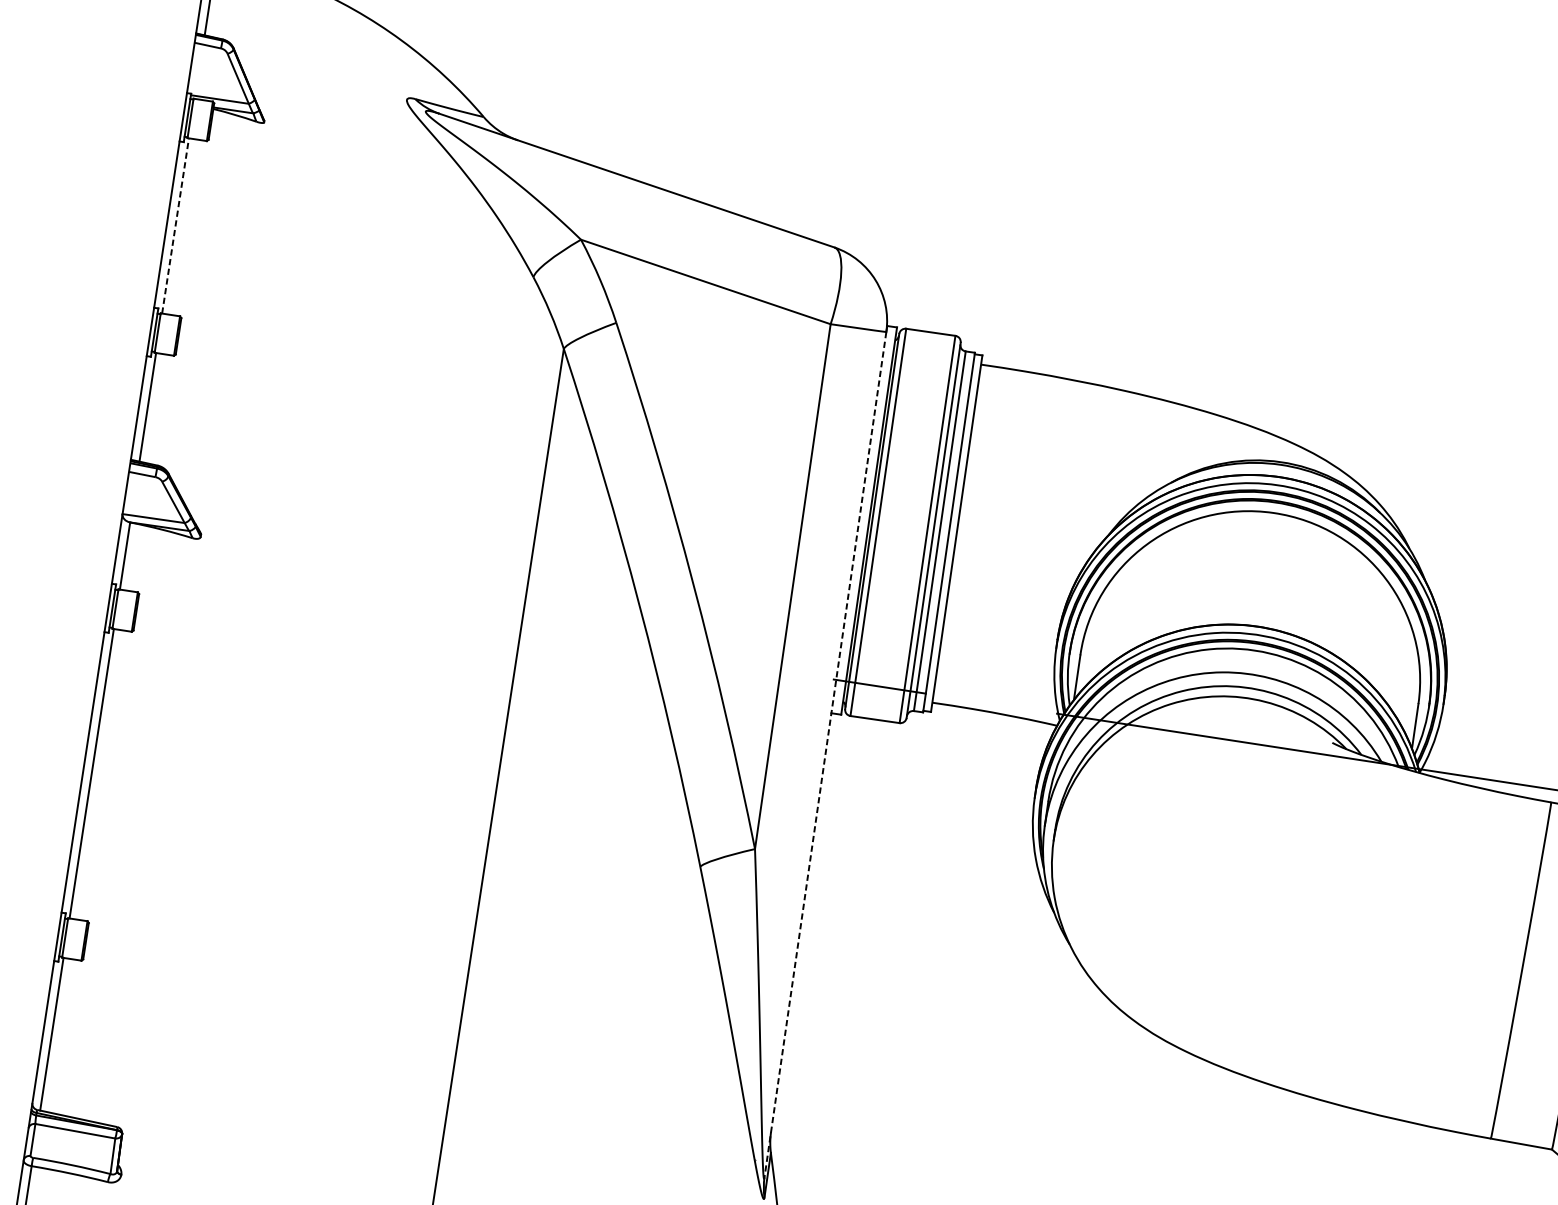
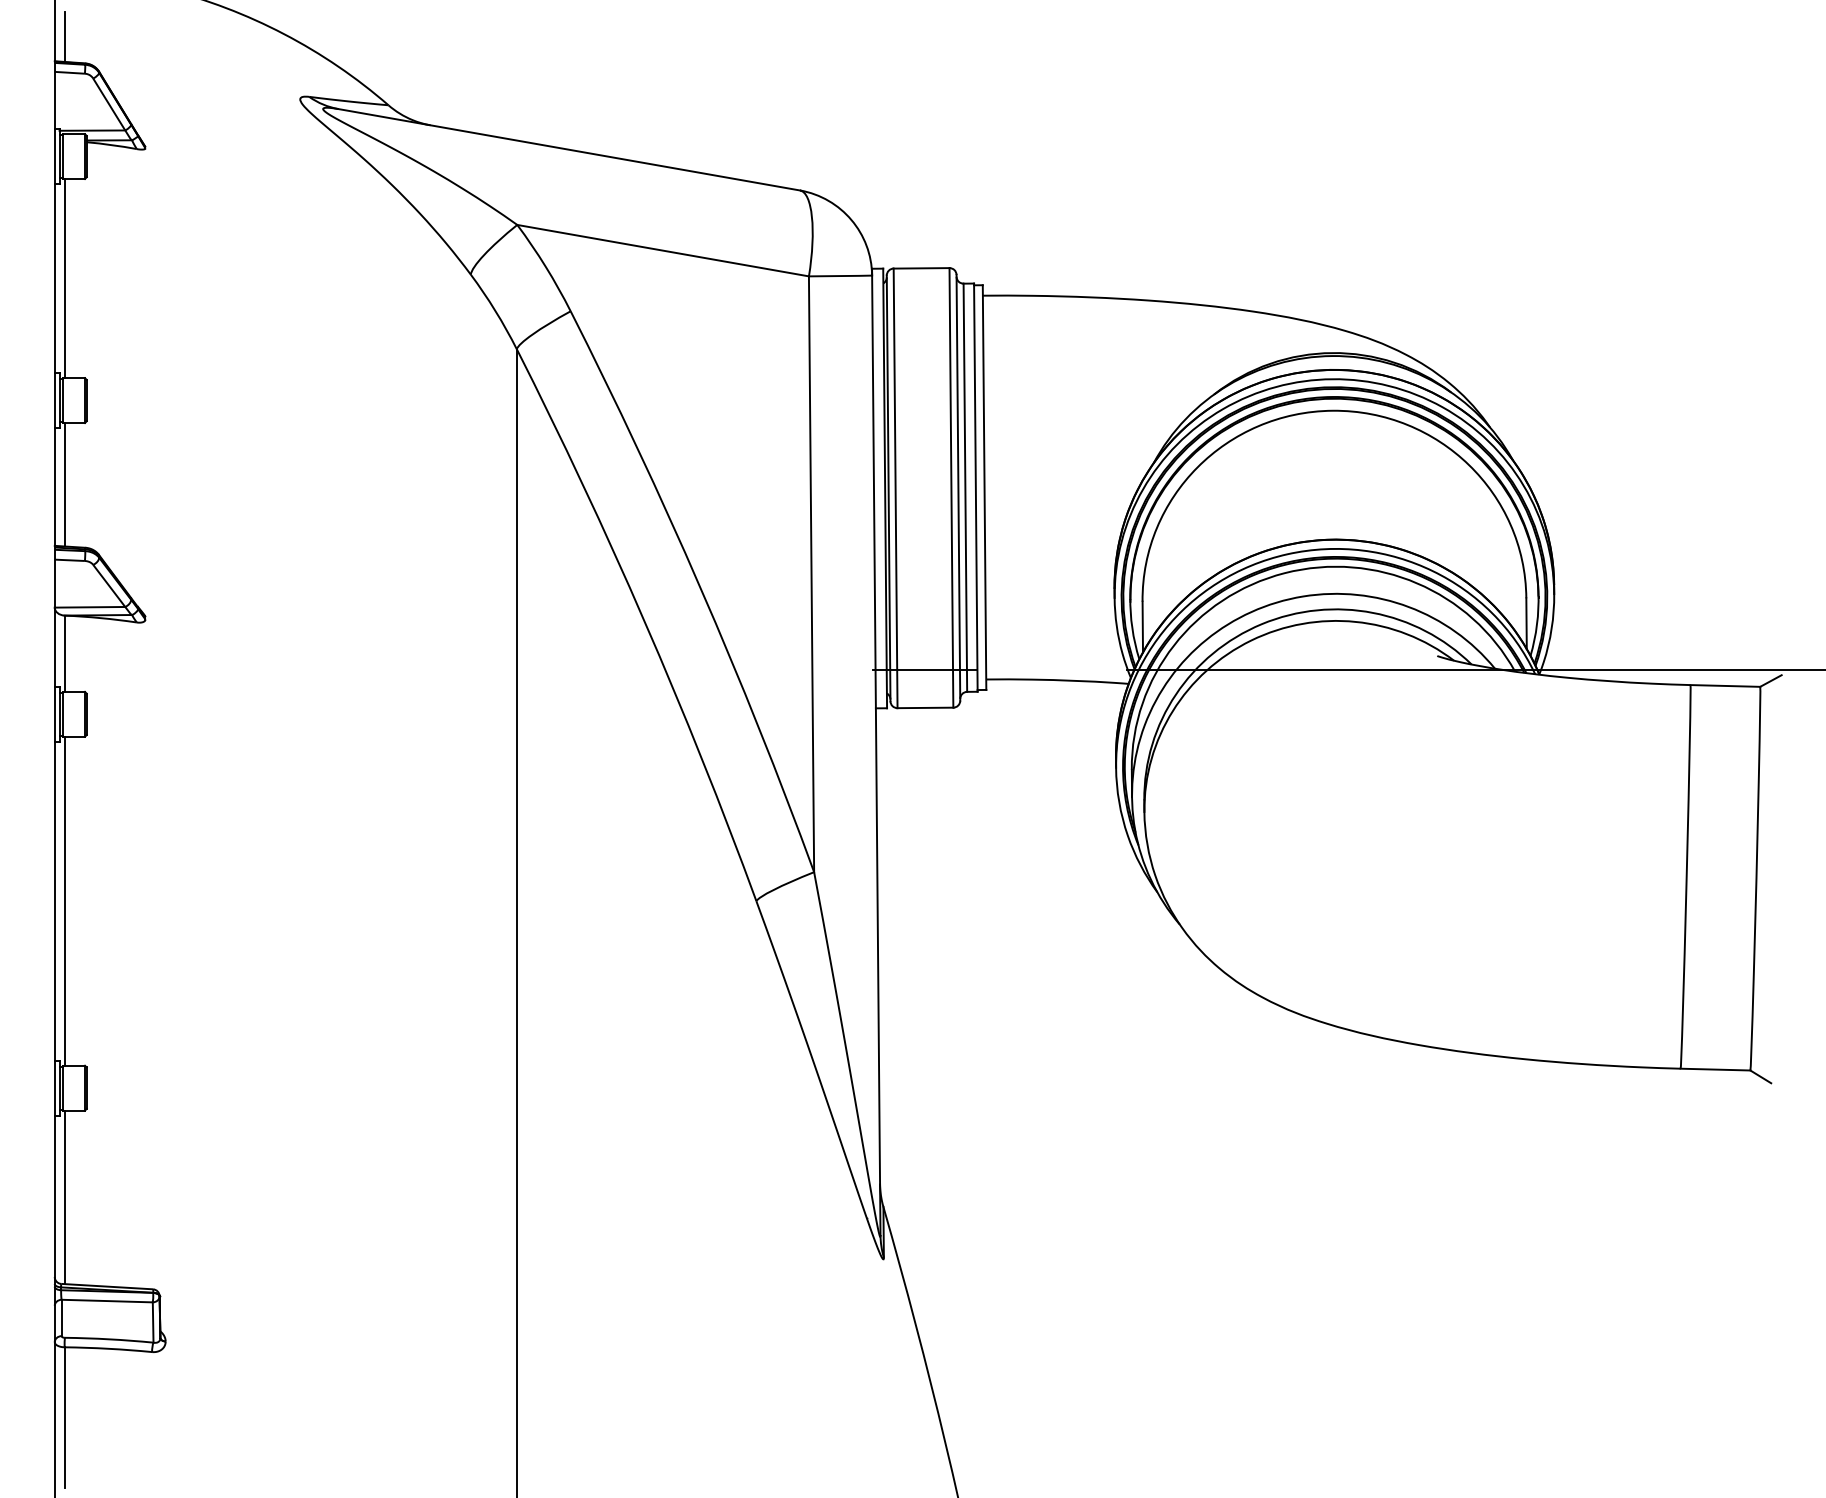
line: (175, 225) -> (64, 278), dashed -> solid
line: (825, 754) -> (876, 755), dashed -> solid

